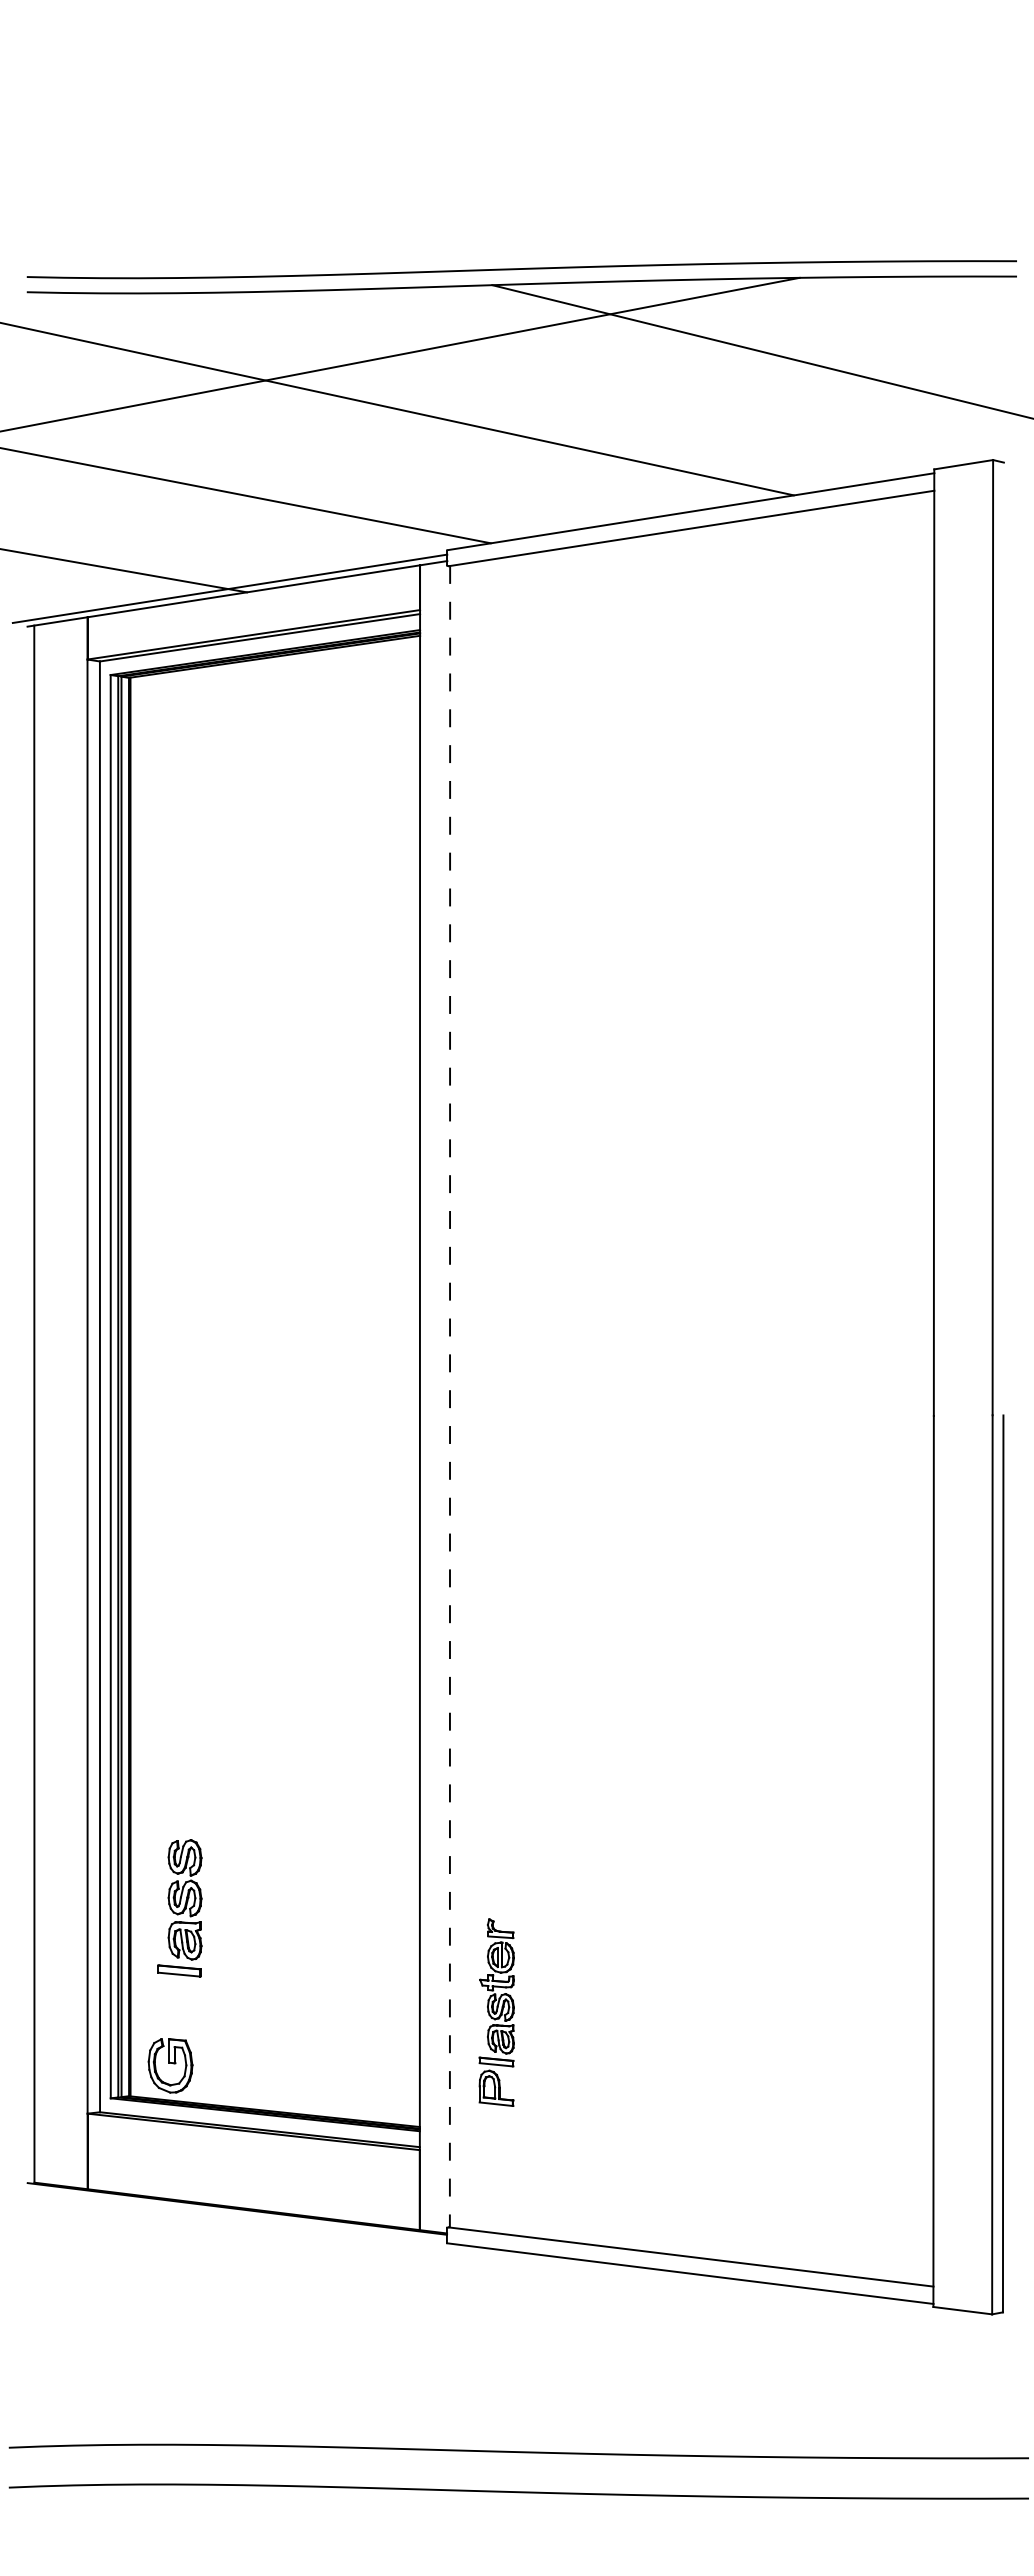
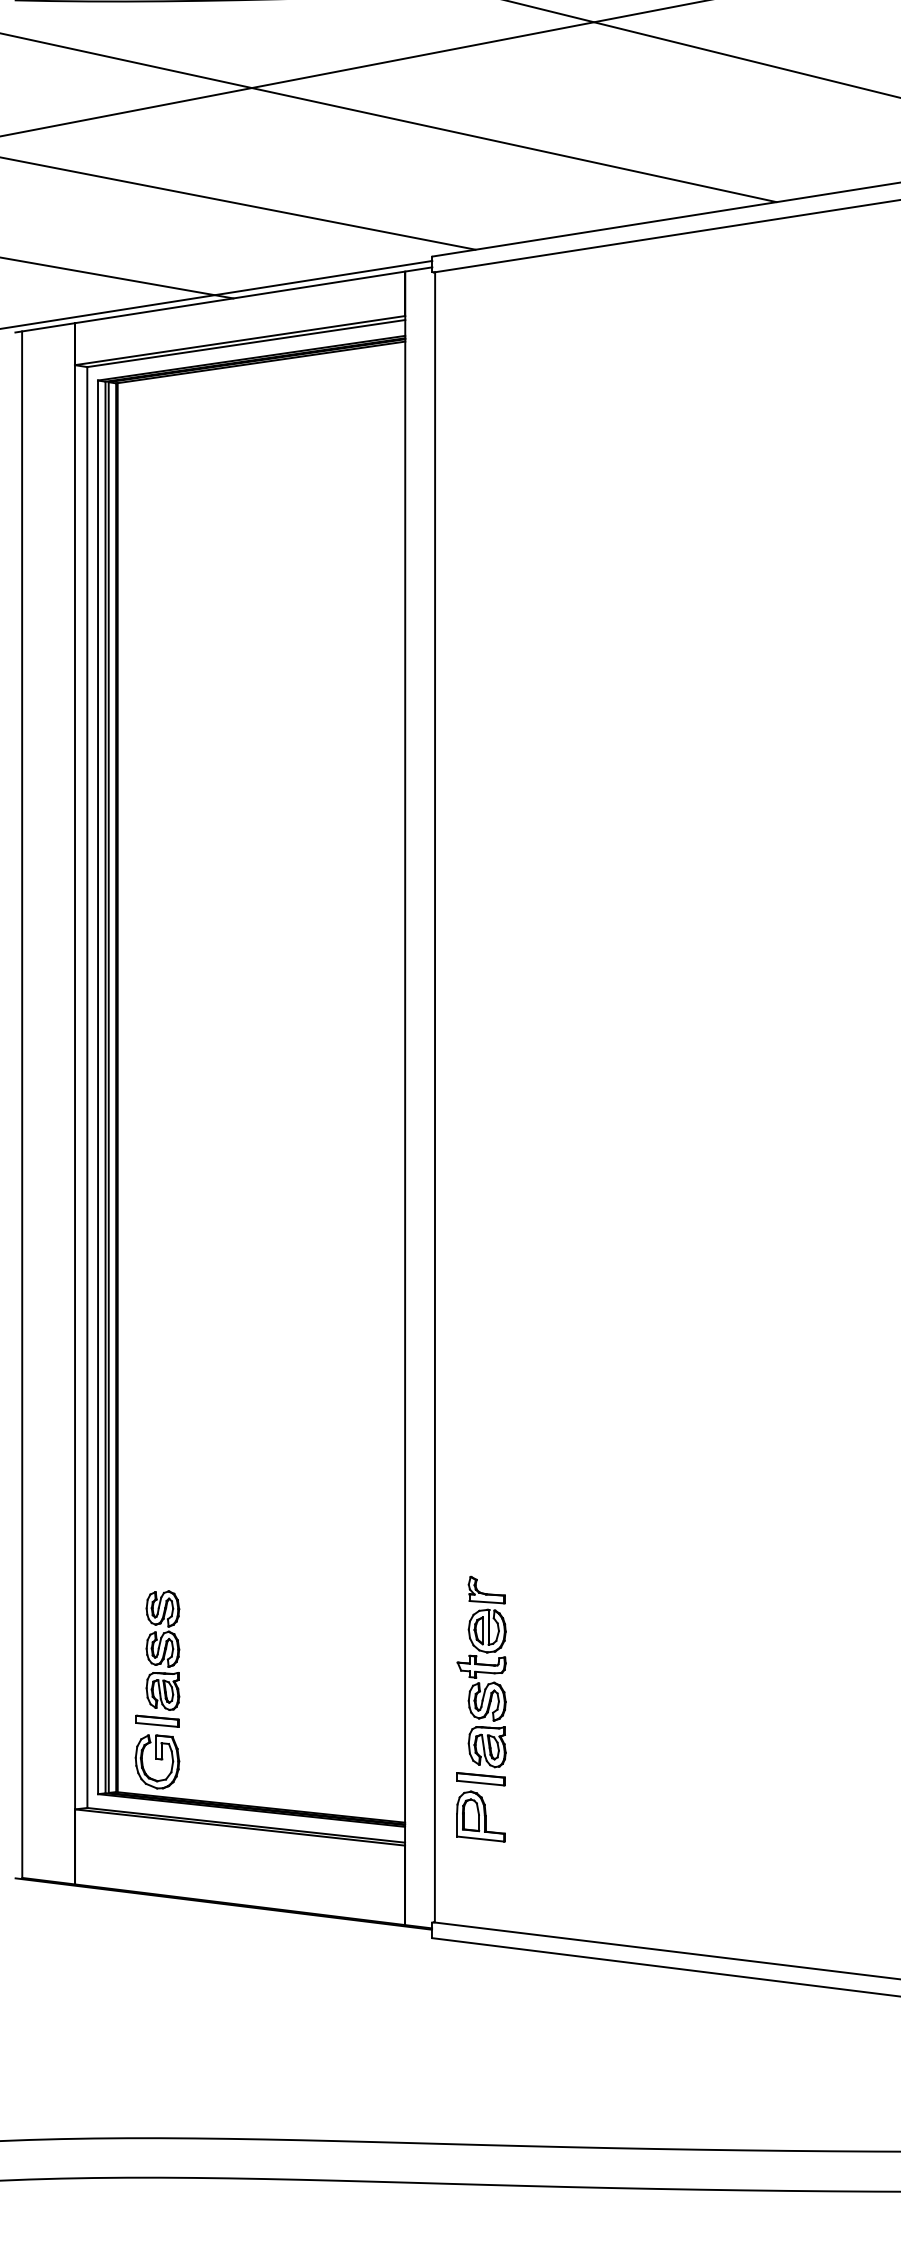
line: (450, 1396) -> (435, 1097), dashed -> solid
part: (179, 1908) -> (157, 1659), moved
part: (496, 2012) -> (481, 1708), size x1.43

